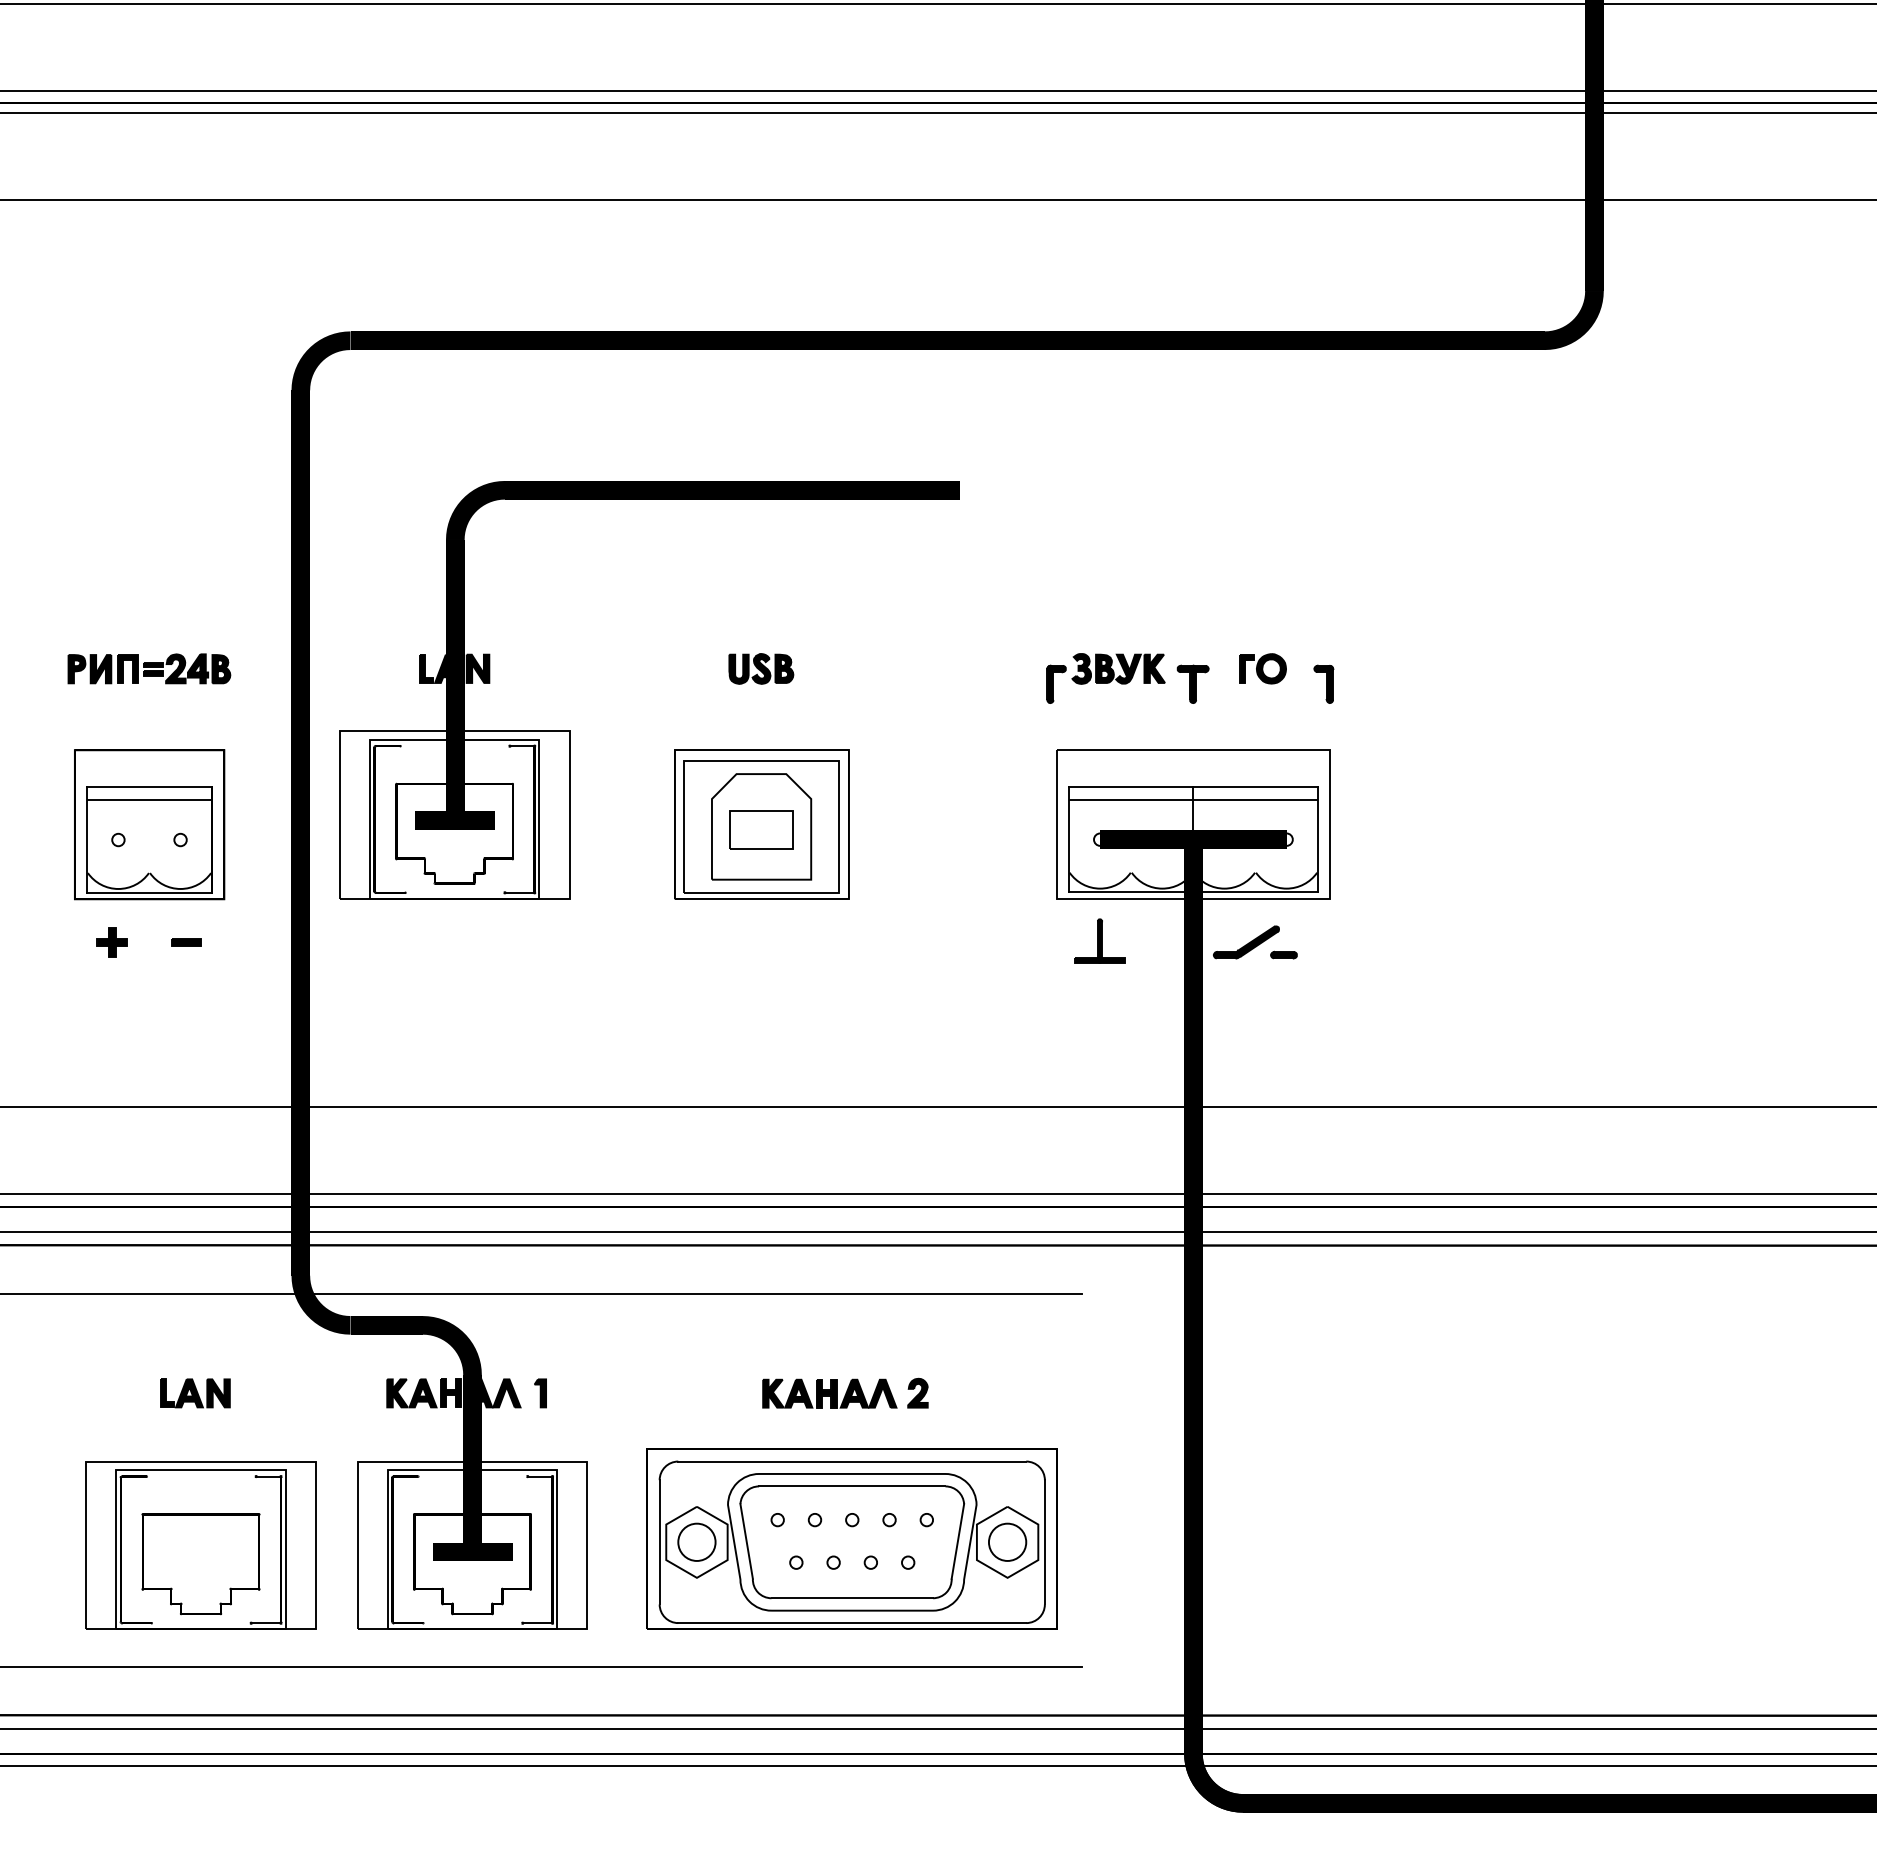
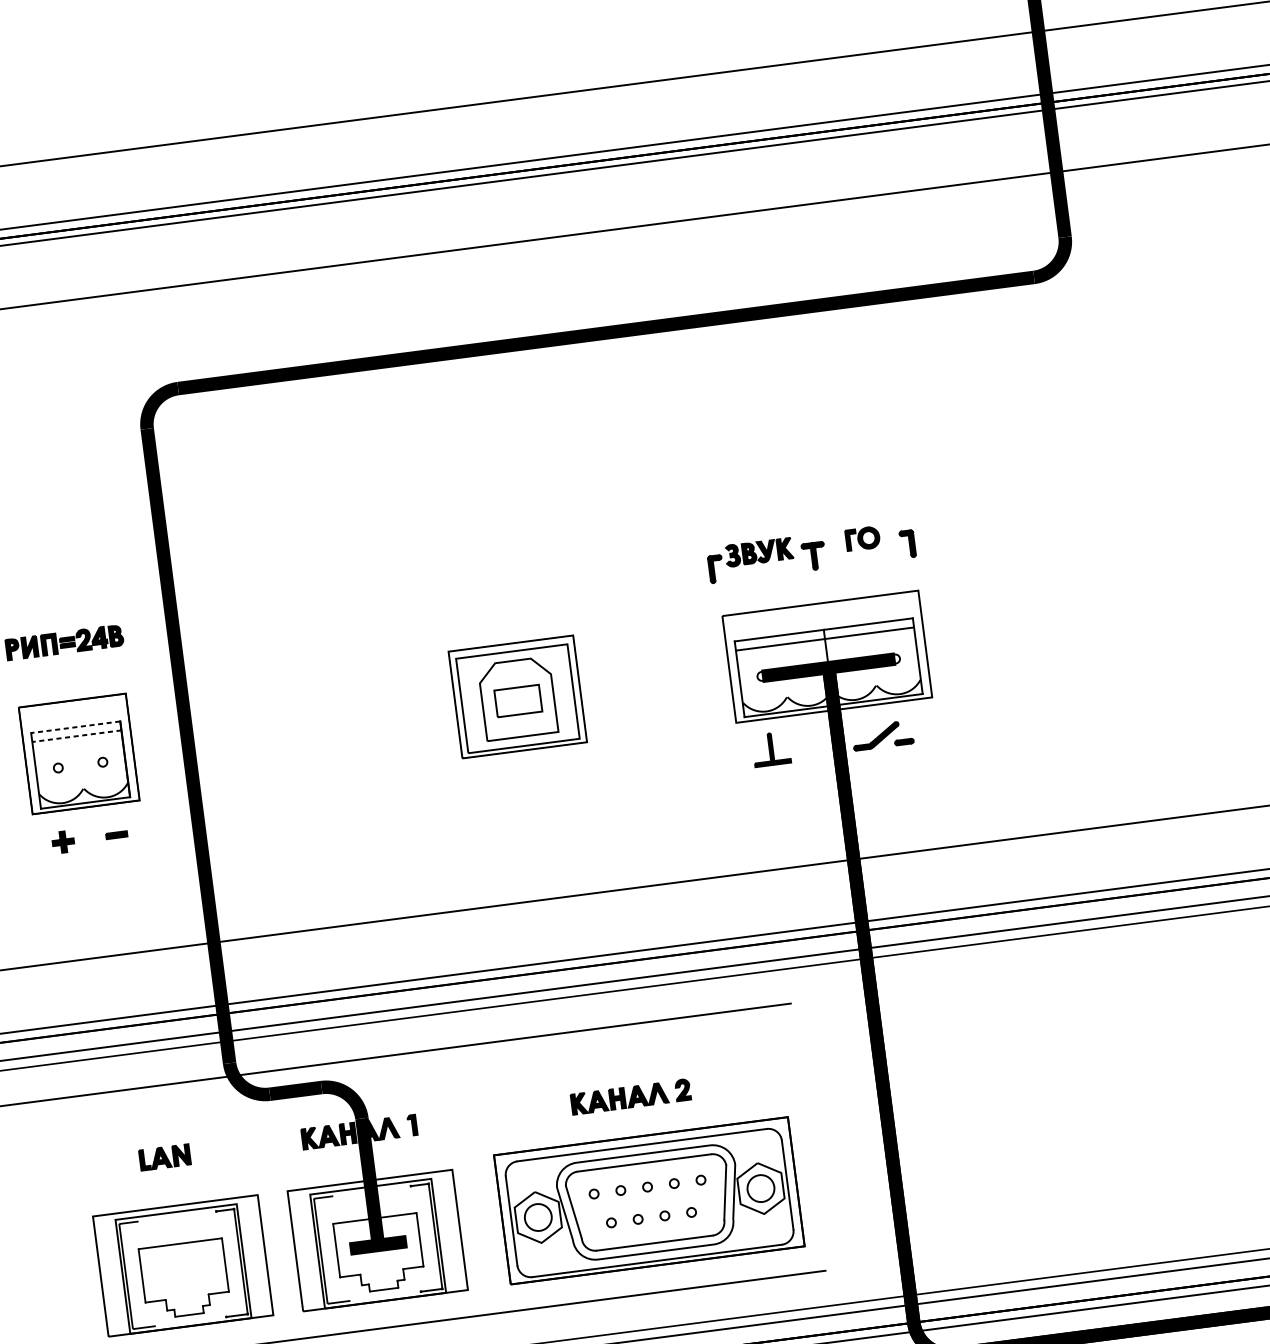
part: (728, 675) -> (480, 593), removed
line: (149, 787) -> (75, 727), solid -> dashed
line: (149, 799) -> (76, 736), solid -> dashed

